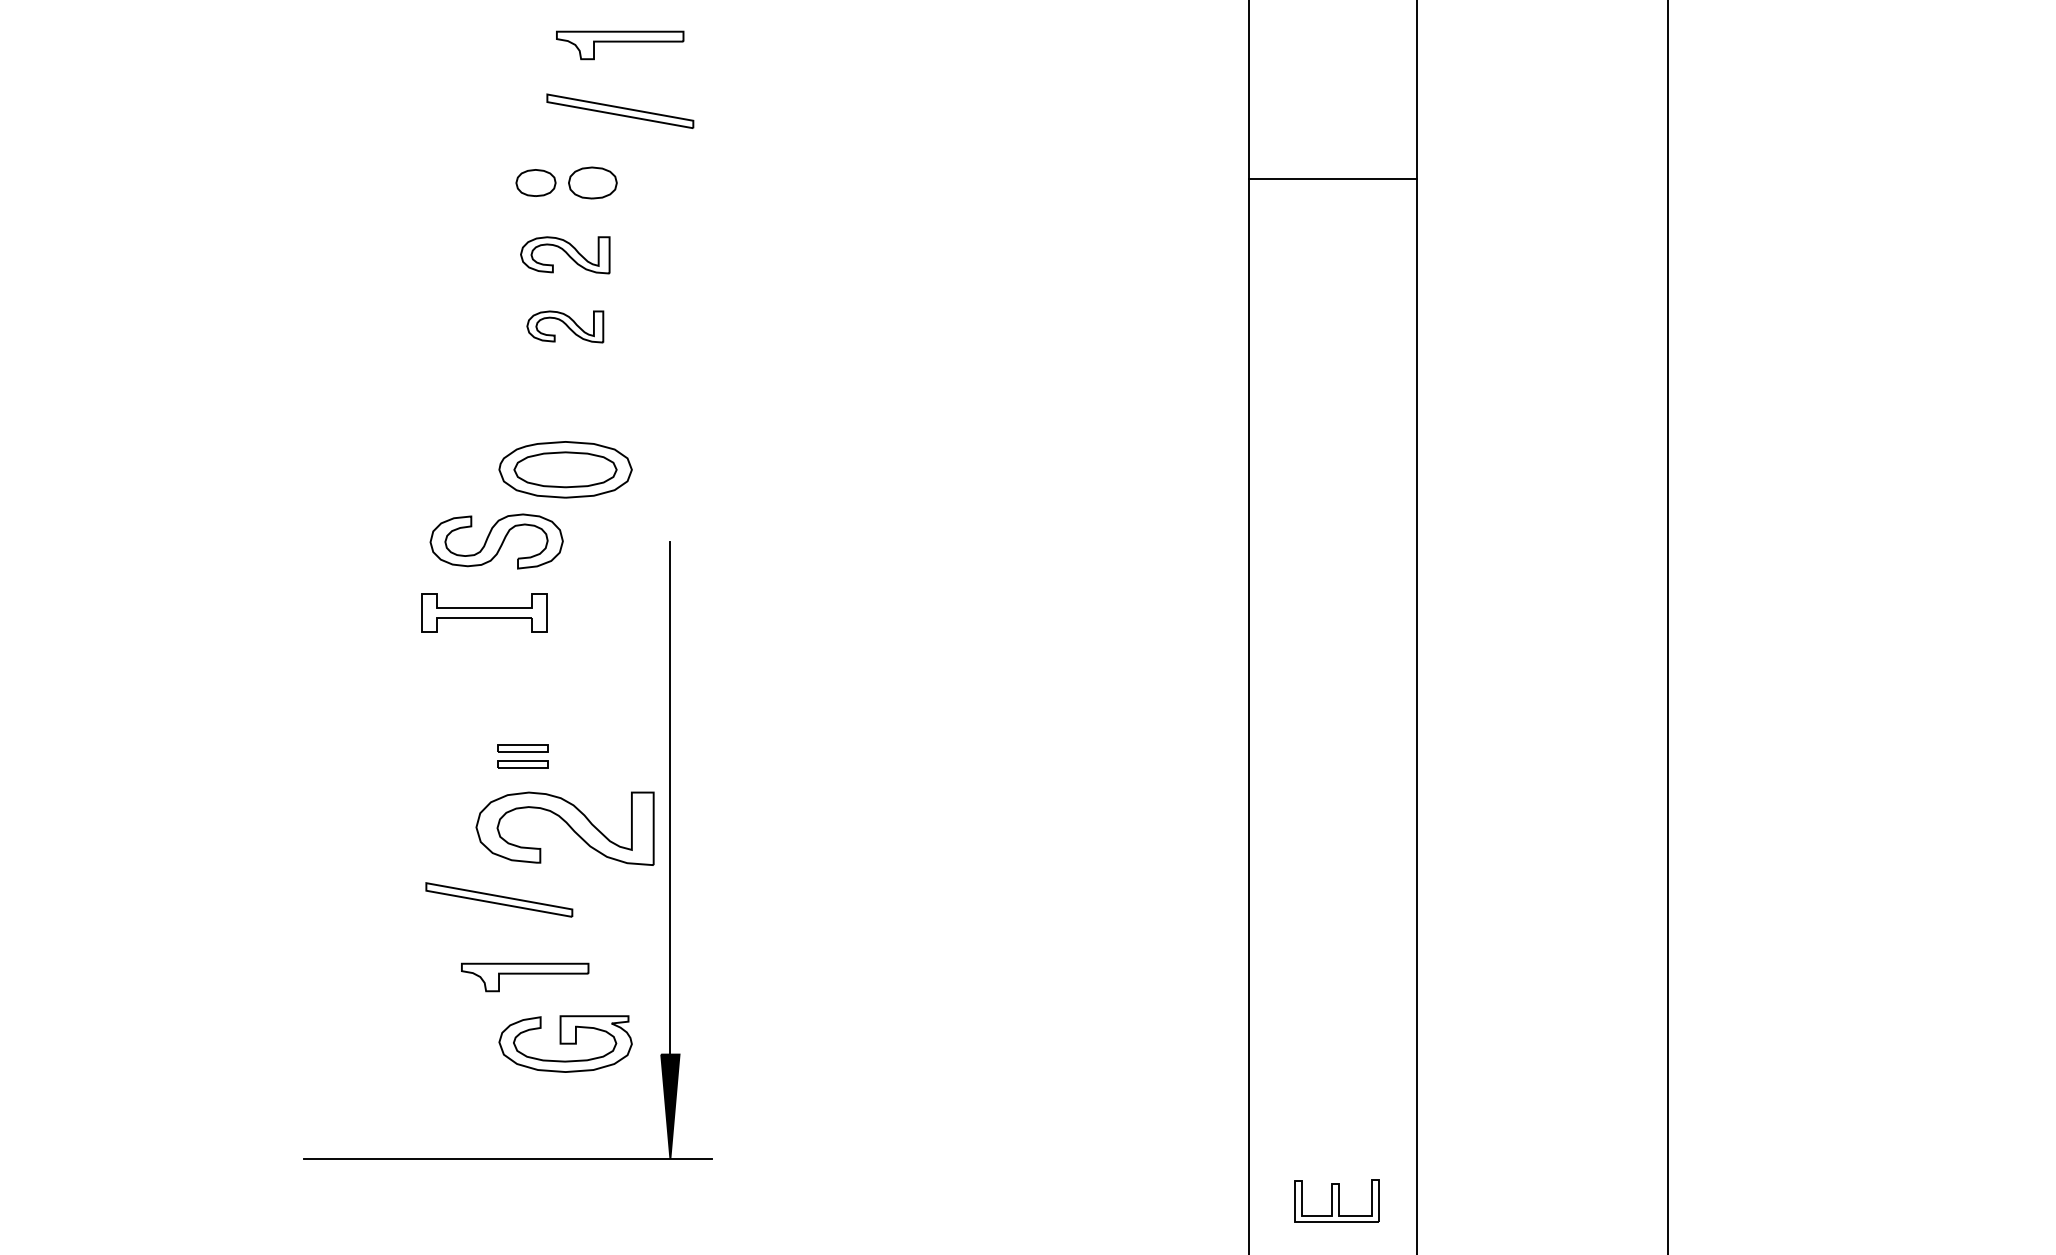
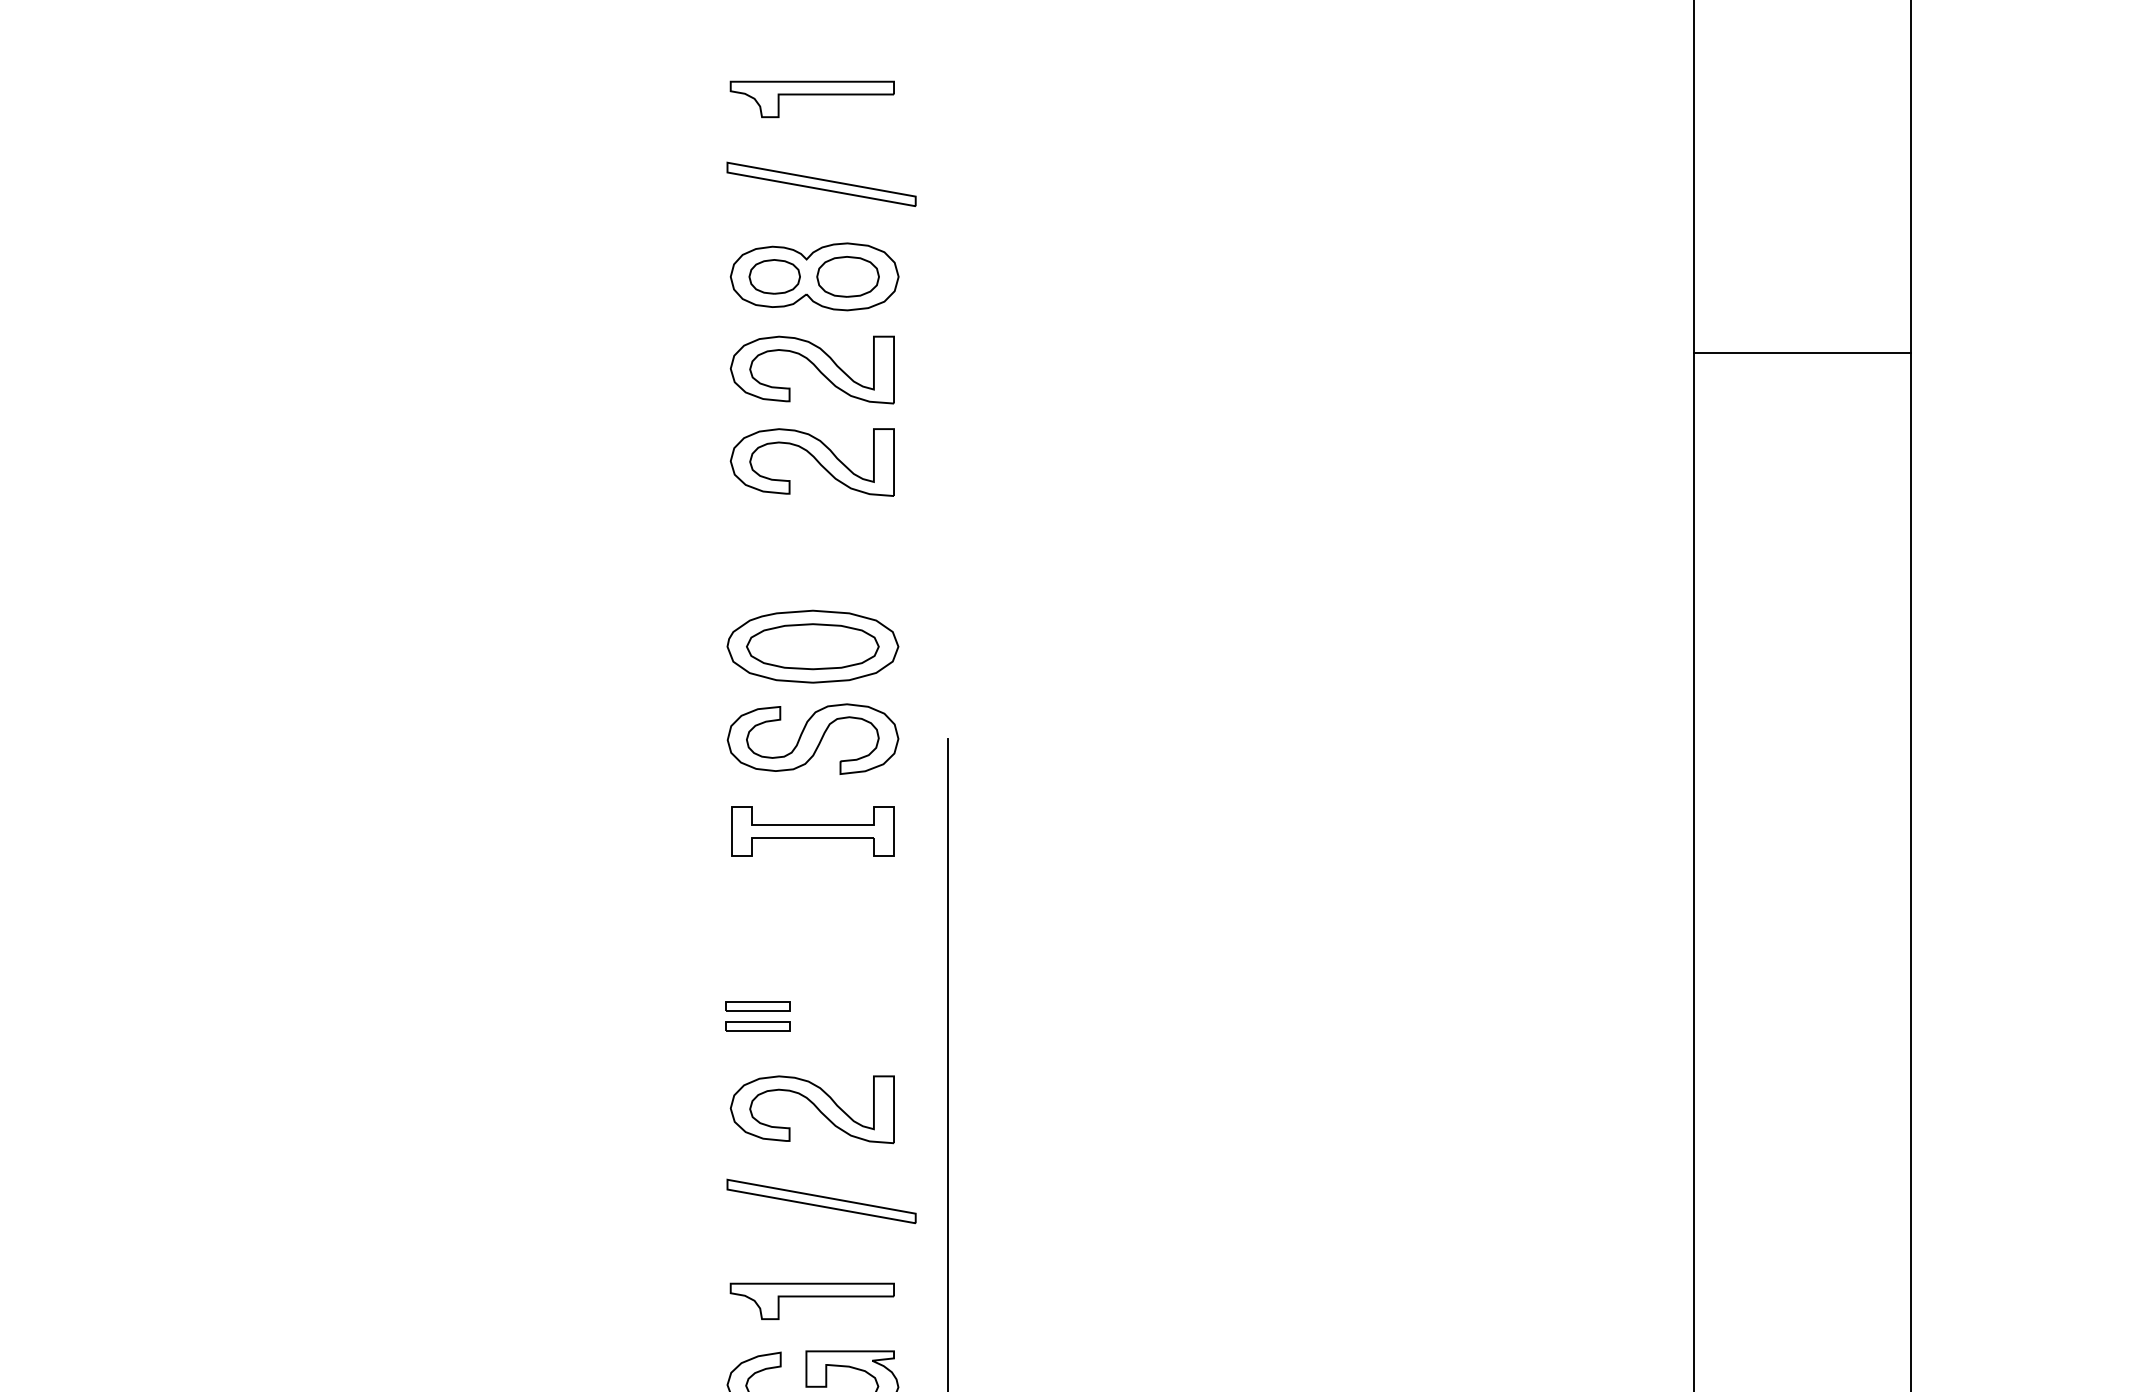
part: (620, 45) -> (812, 99), moved
part: (620, 110) -> (821, 183), moved
line: (1332, 179) -> (1801, 353), moved
part: (566, 182) -> (814, 276), added
part: (565, 255) -> (812, 370), size x1.43
part: (565, 326) -> (812, 461), size x1.67
part: (496, 541) -> (812, 739), moved
part: (484, 612) -> (812, 830), moved
part: (565, 828) -> (812, 1109), size x0.71
part: (499, 899) -> (821, 1200), moved
part: (525, 977) -> (812, 1301), moved

